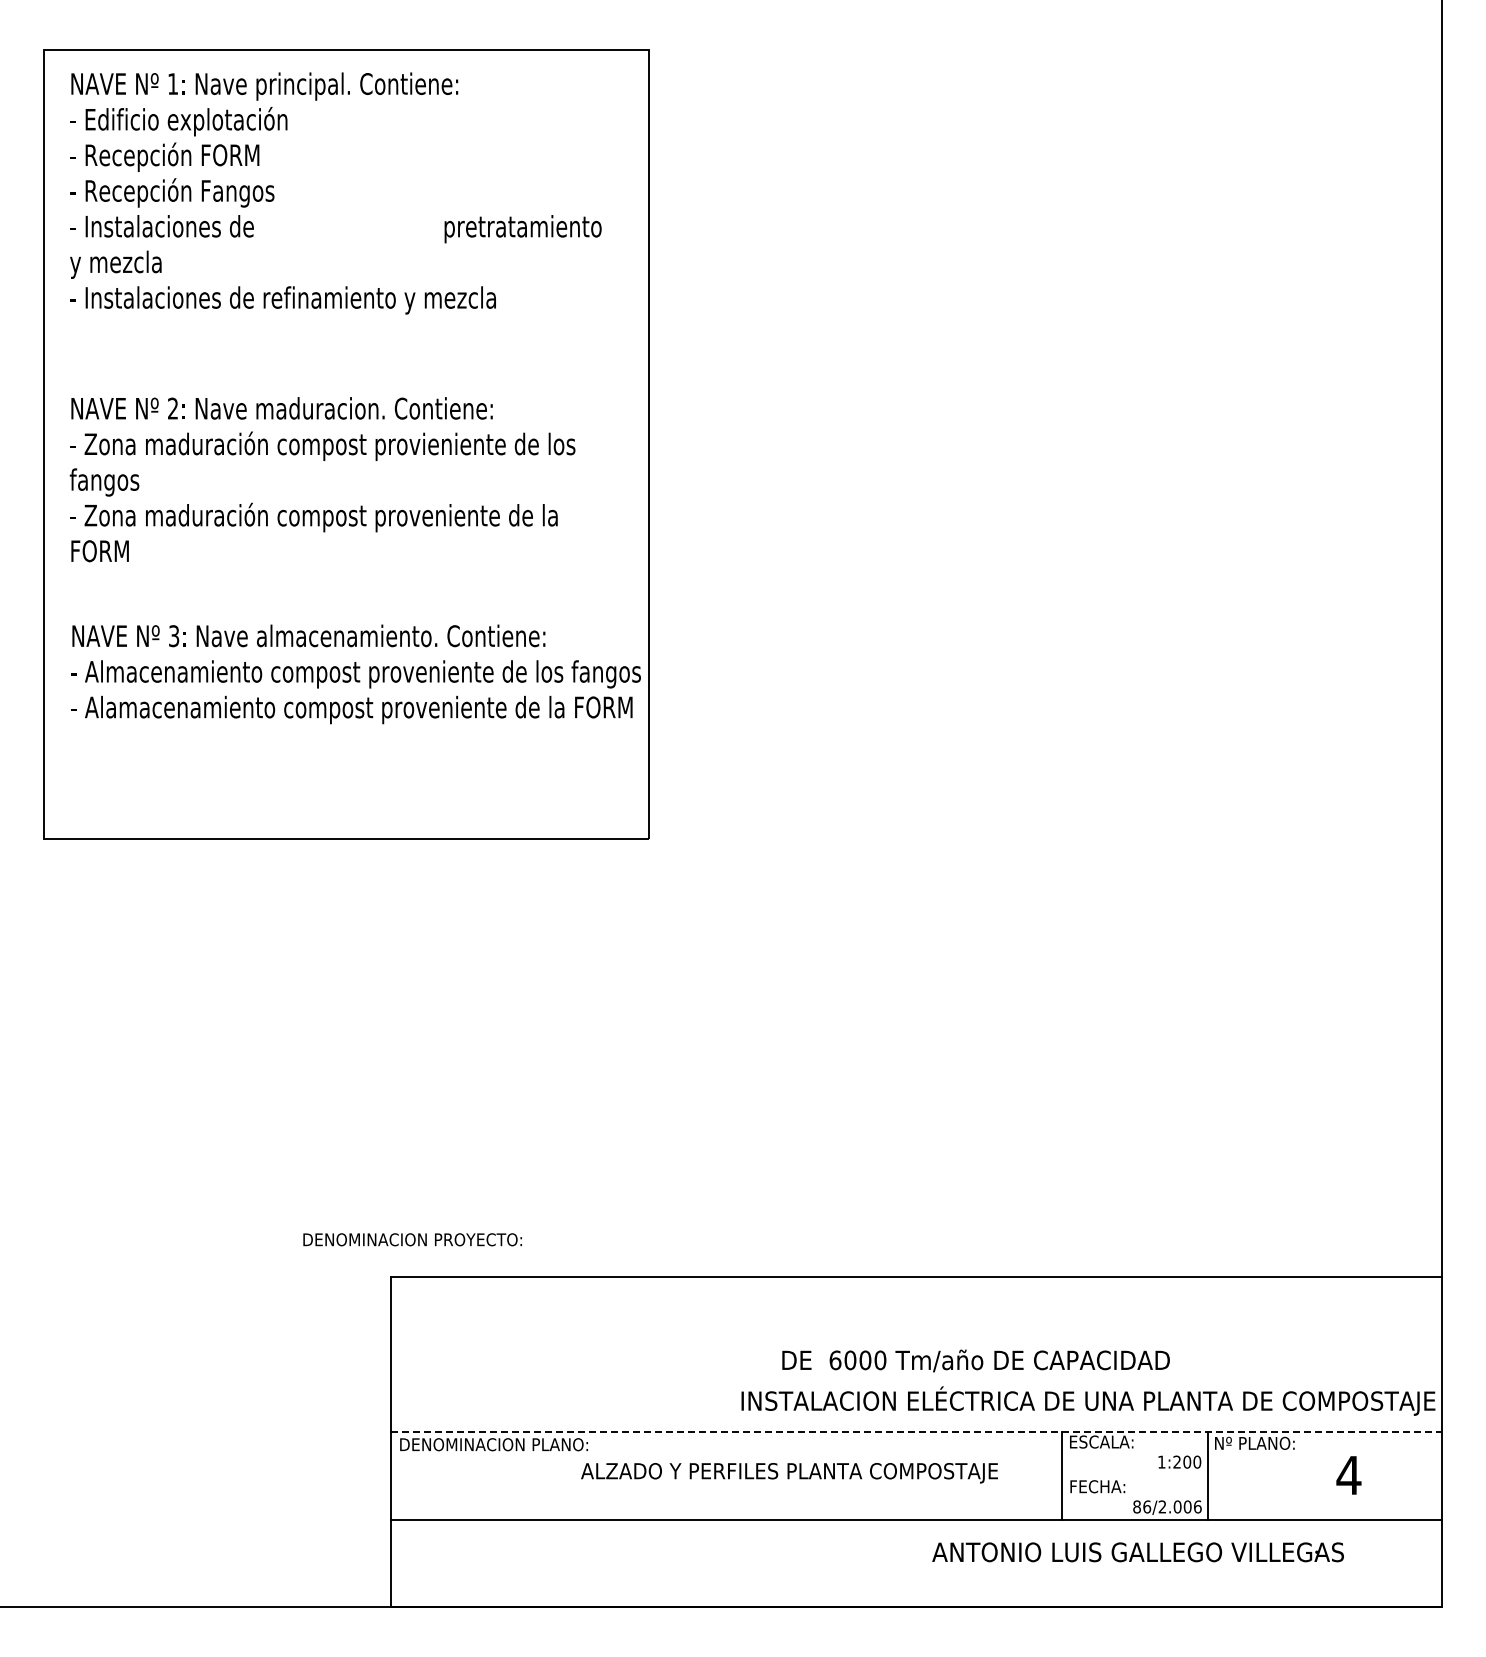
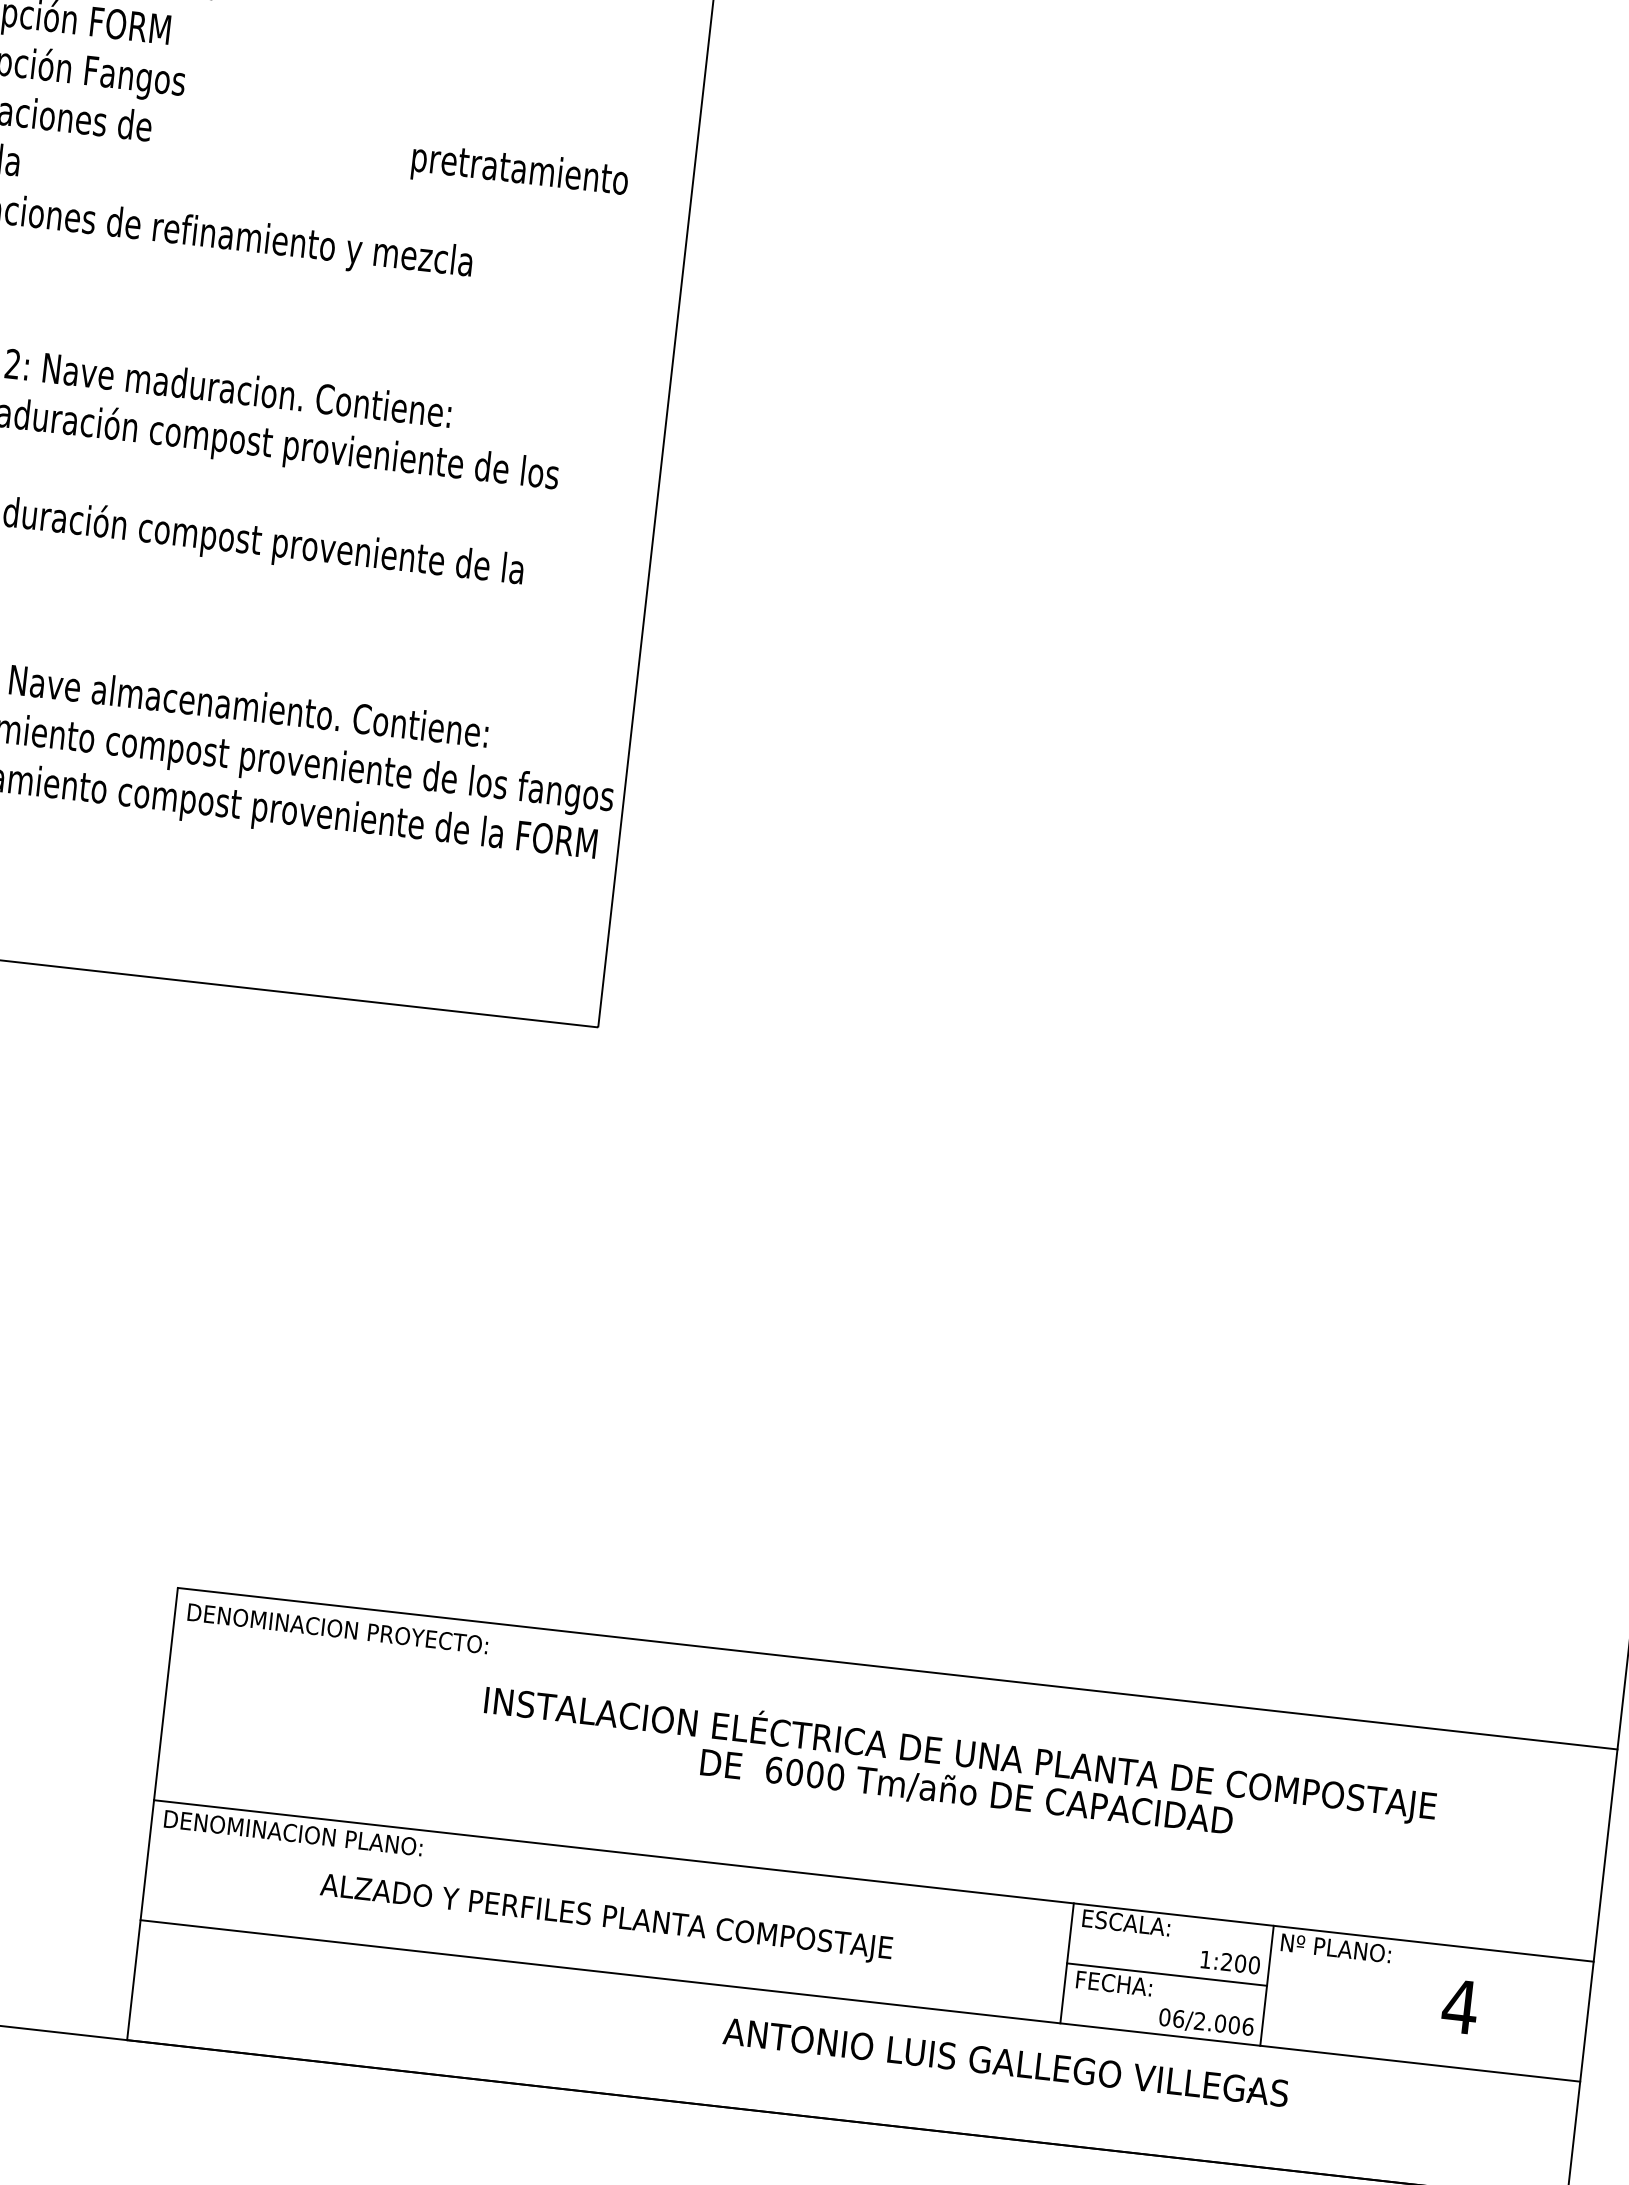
text: (412, 1239) -> (337, 1628), moved
text: (1088, 1400) -> (960, 1752), moved
line: (916, 1432) -> (874, 1881), dashed -> solid
text: (789, 1473) -> (606, 1919), moved
line: (1135, 1475) -> (1167, 1974), added
text: (1136, 1506) -> (1164, 2016), 86/2.006 -> 06/2.006
part: (1137, 1552) -> (1005, 2062), moved

